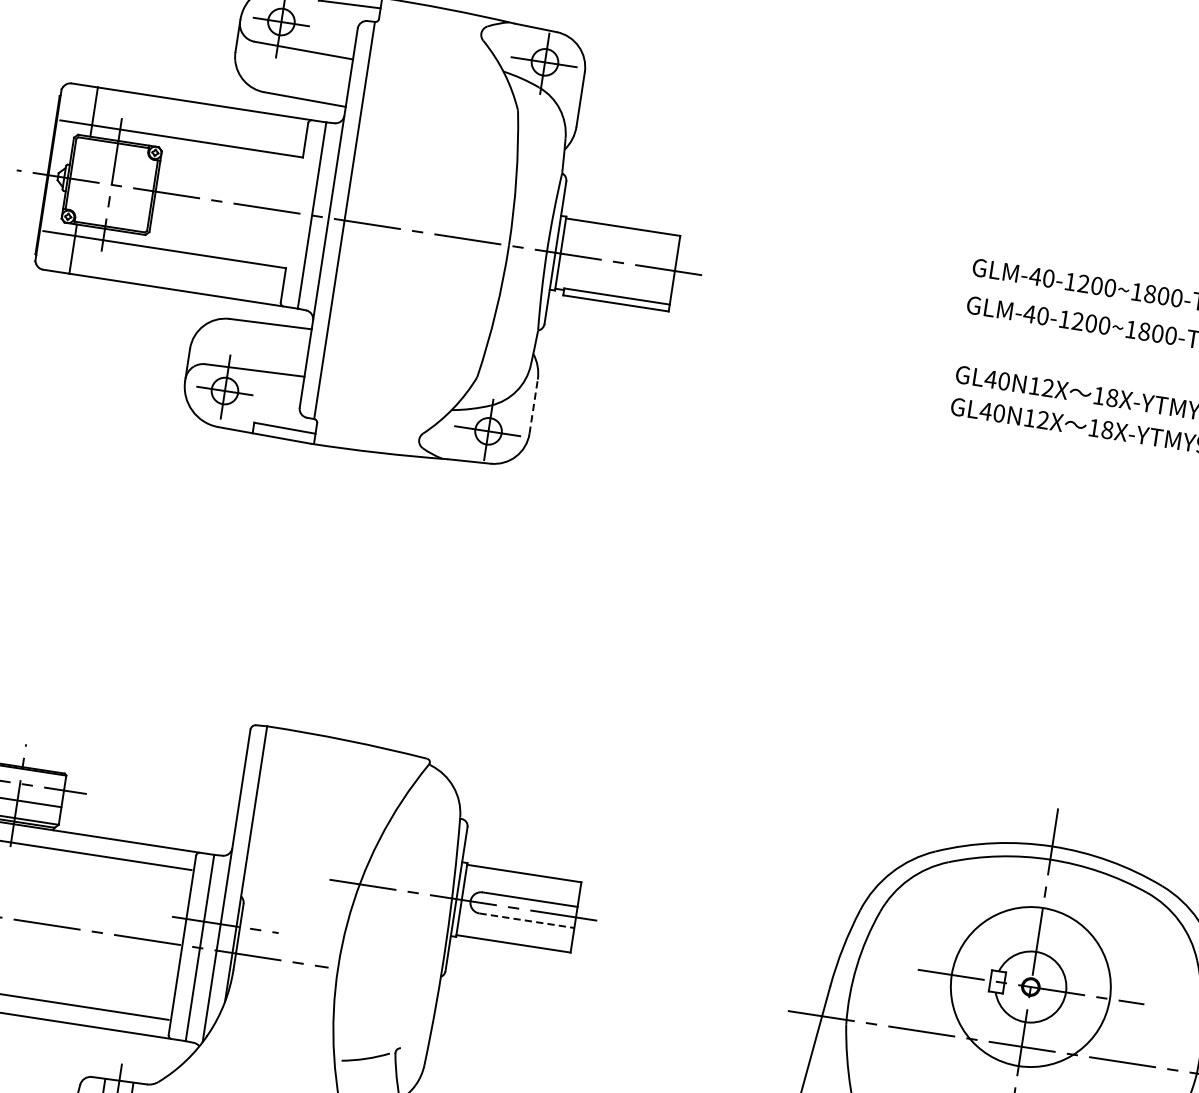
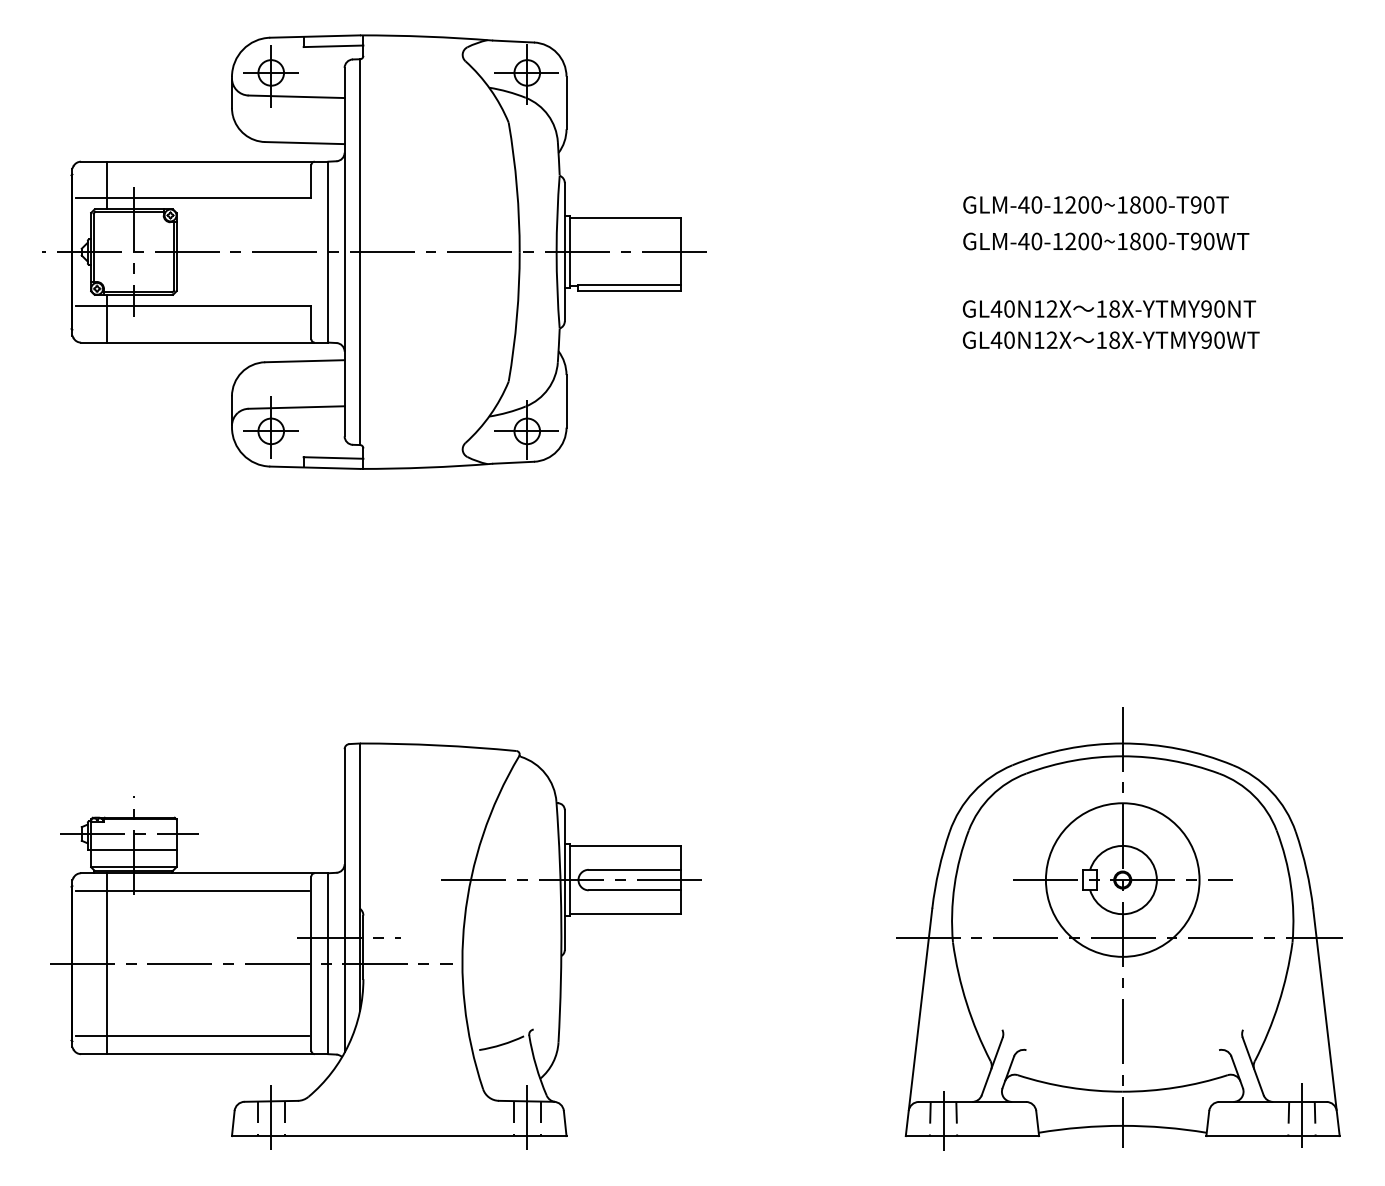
line: (533, 405) -> (566, 400), dashed -> solid
line: (527, 921) -> (635, 890), dashed -> solid

